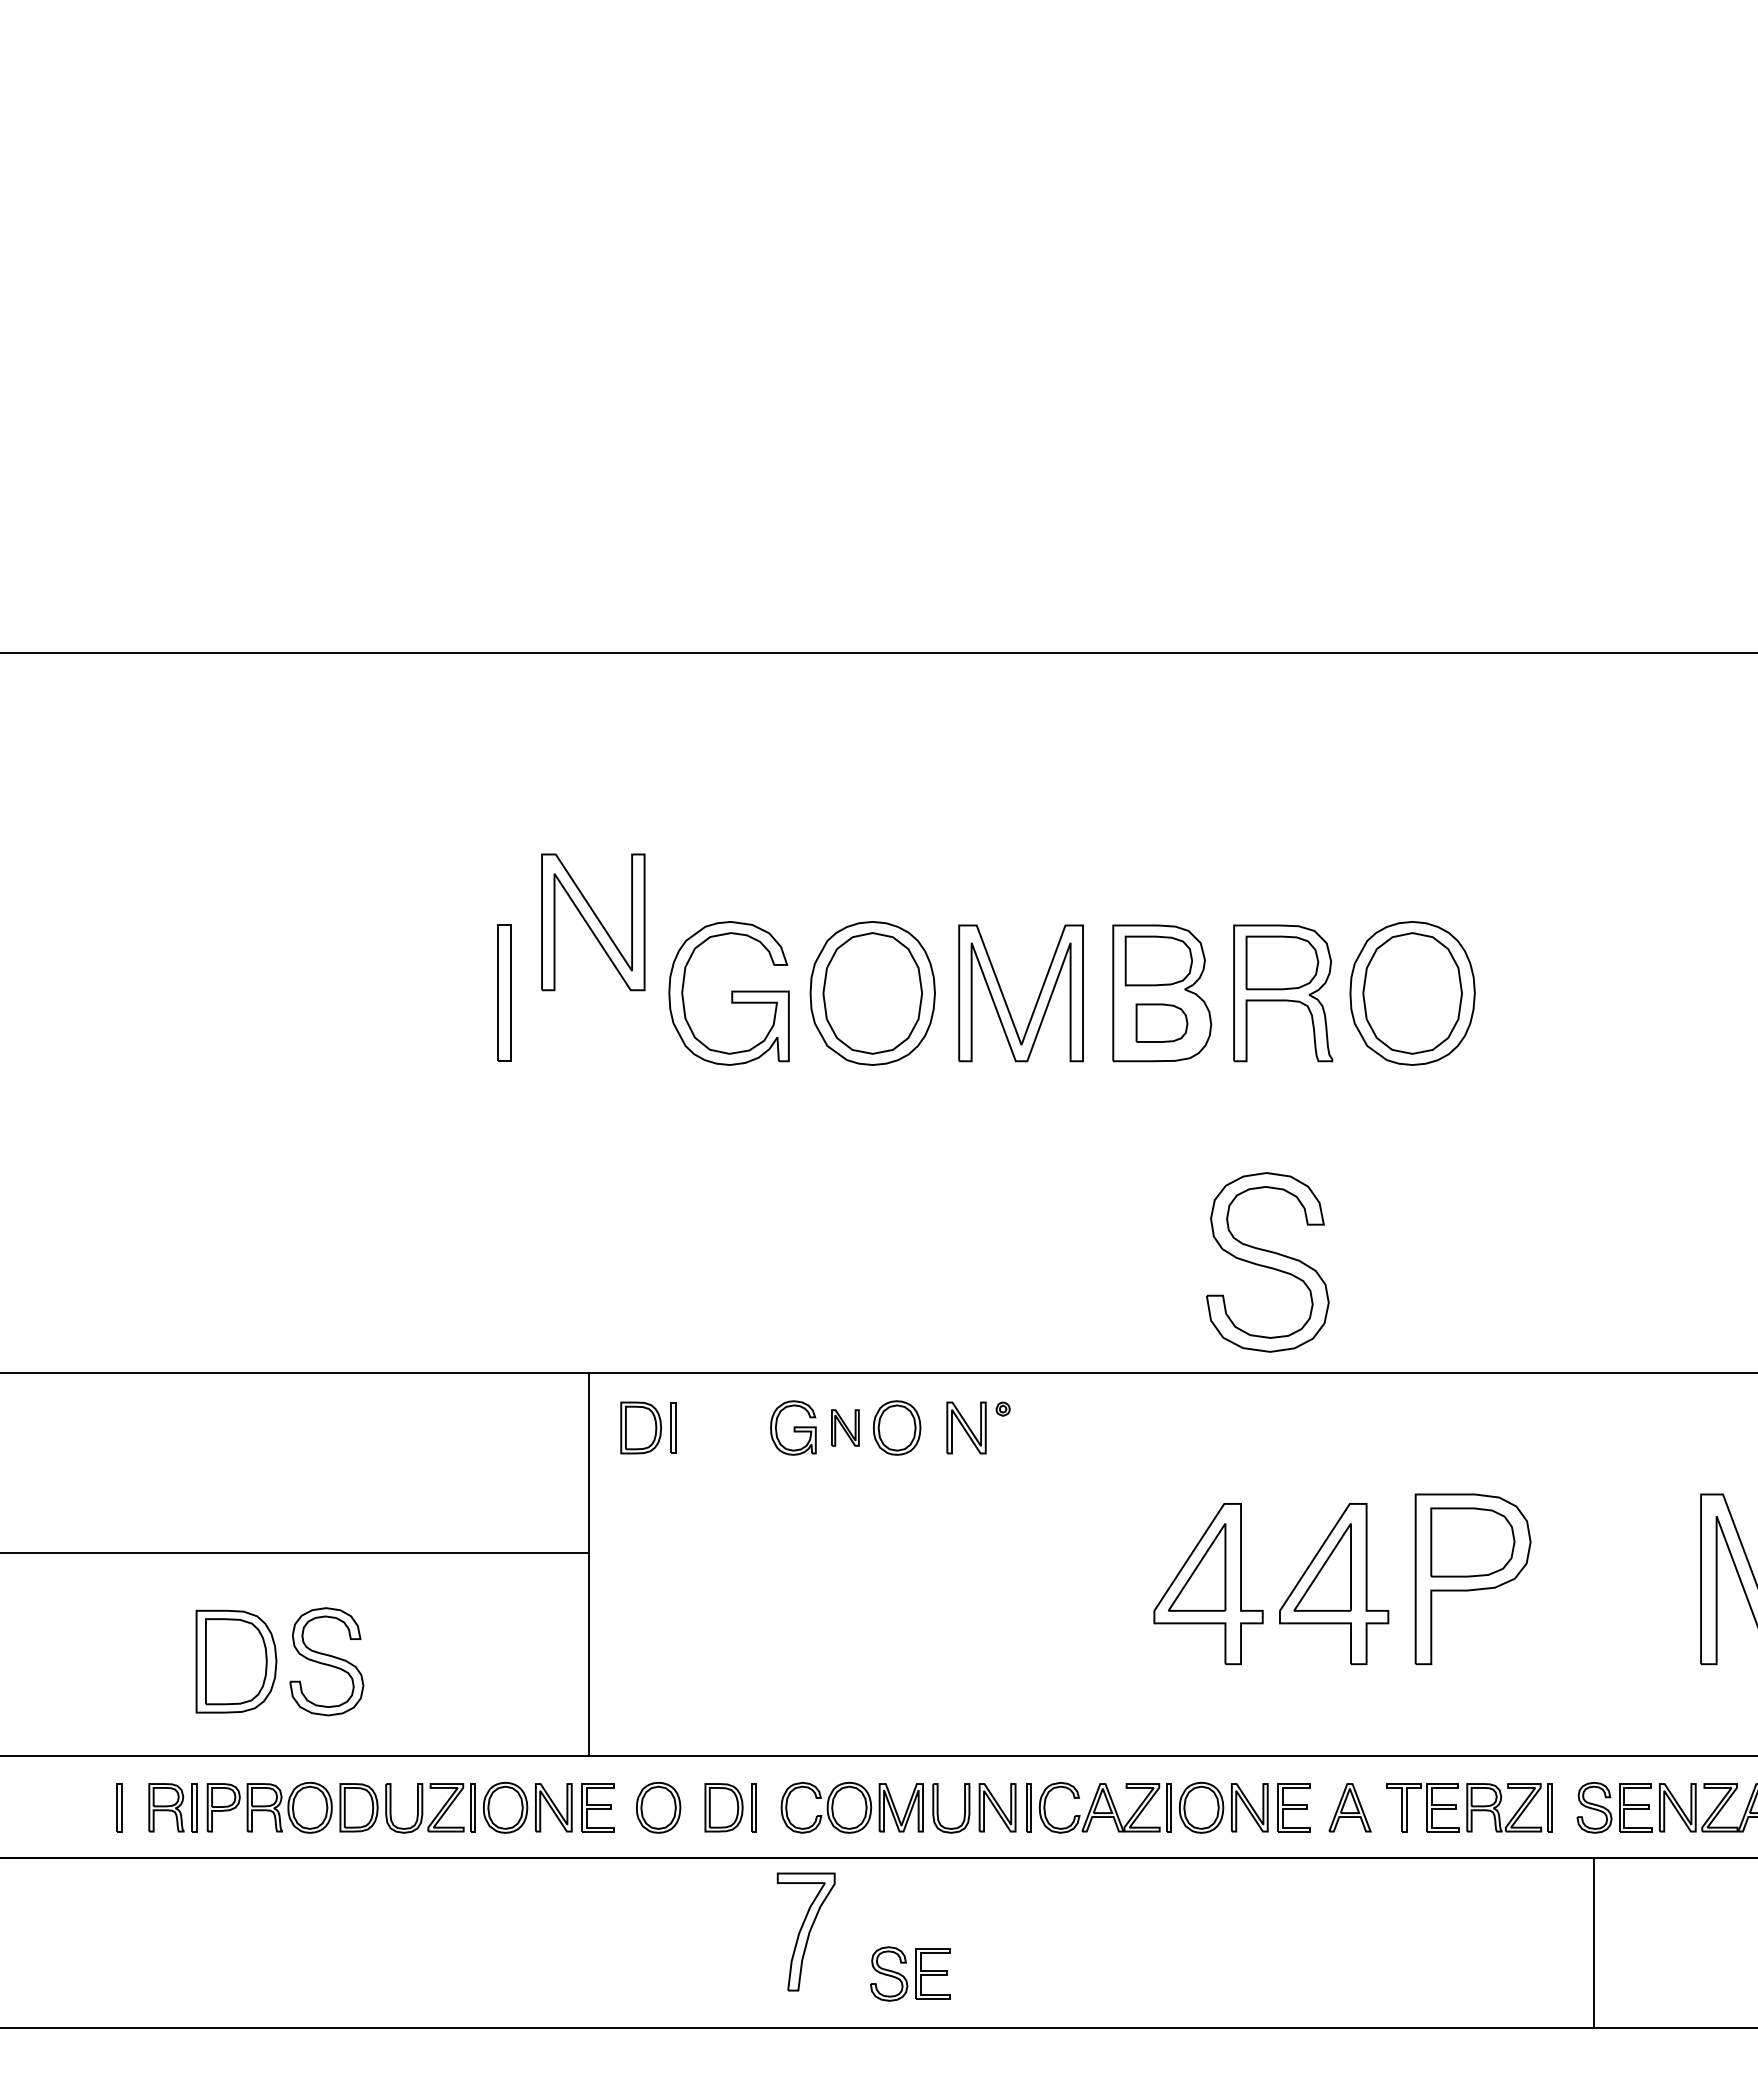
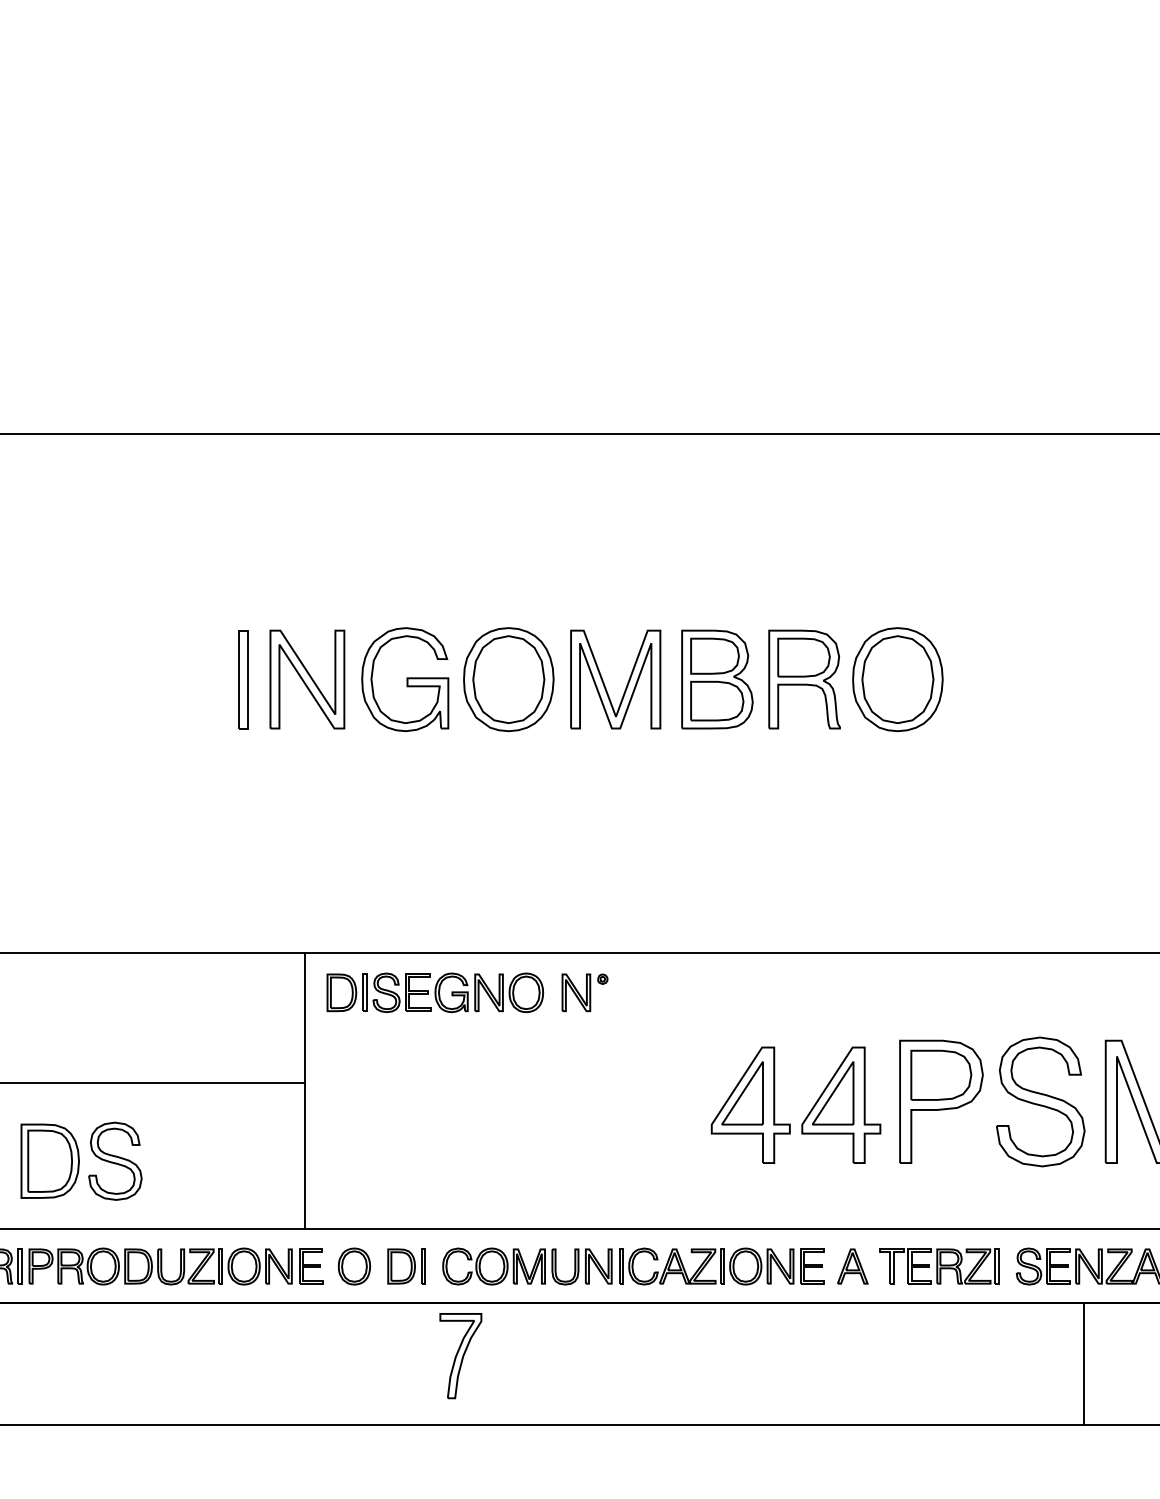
part: (593, 922) -> (307, 679), moved
part: (1161, 1022) -> (716, 700), size x1.43
part: (1267, 1262) -> (1040, 1102), moved
part: (845, 1427) -> (489, 992), size x1.43
line: (1594, 1942) -> (1084, 1363), moved
part: (910, 1973) -> (401, 992), moved

